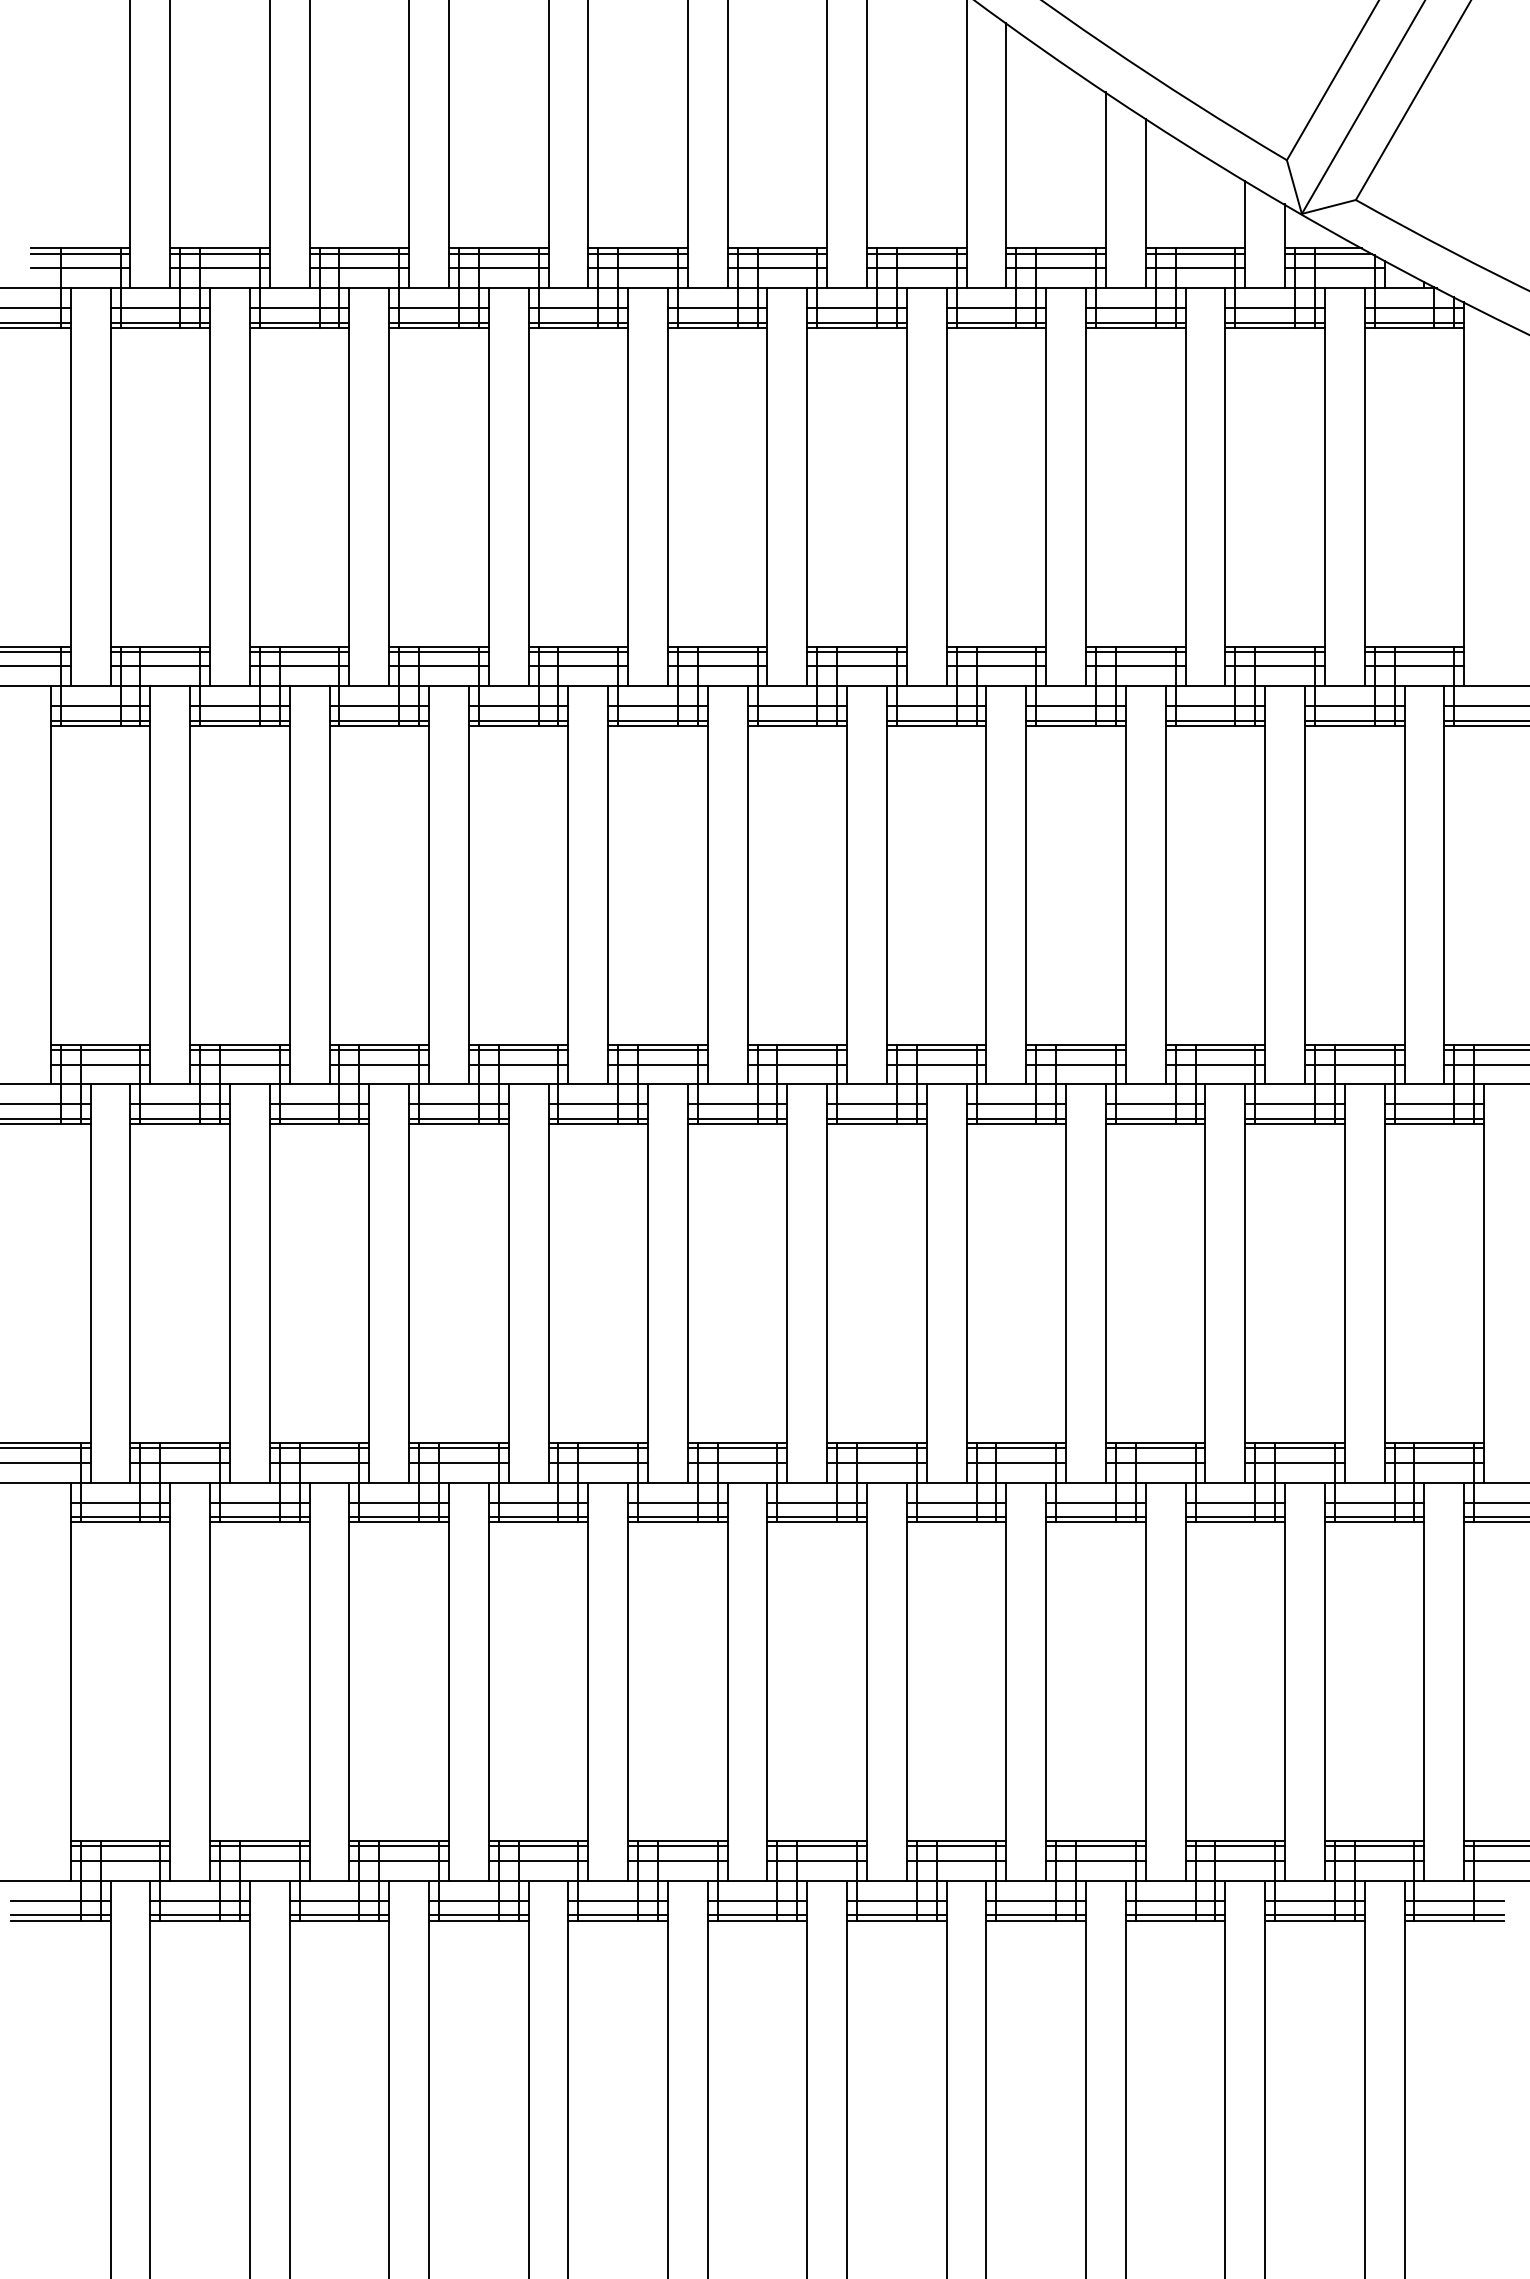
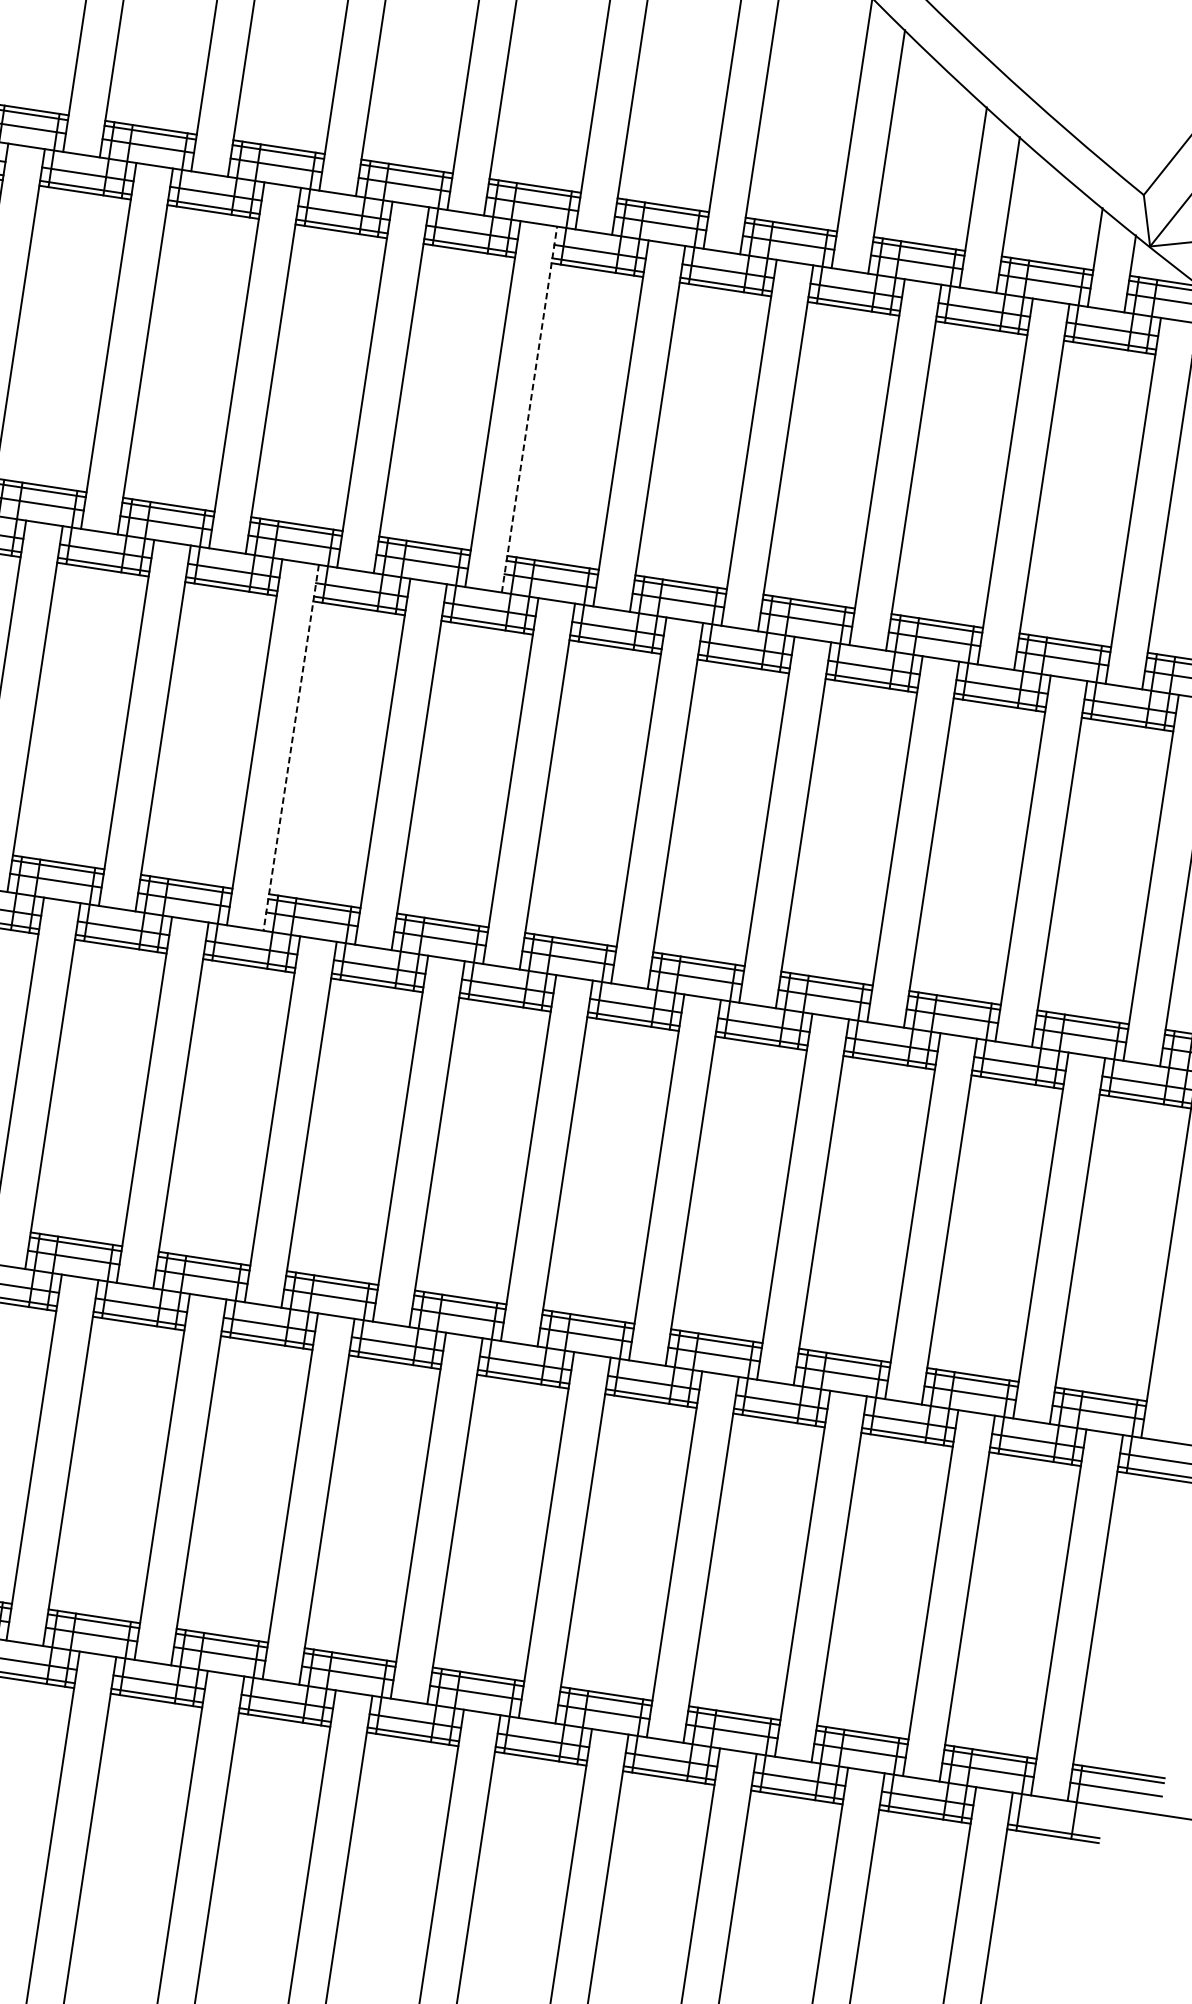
line: (667, 486) -> (529, 408), solid -> dashed
line: (468, 885) -> (290, 747), solid -> dashed
line: (1454, 1900) -> (1055, 1817), removed

